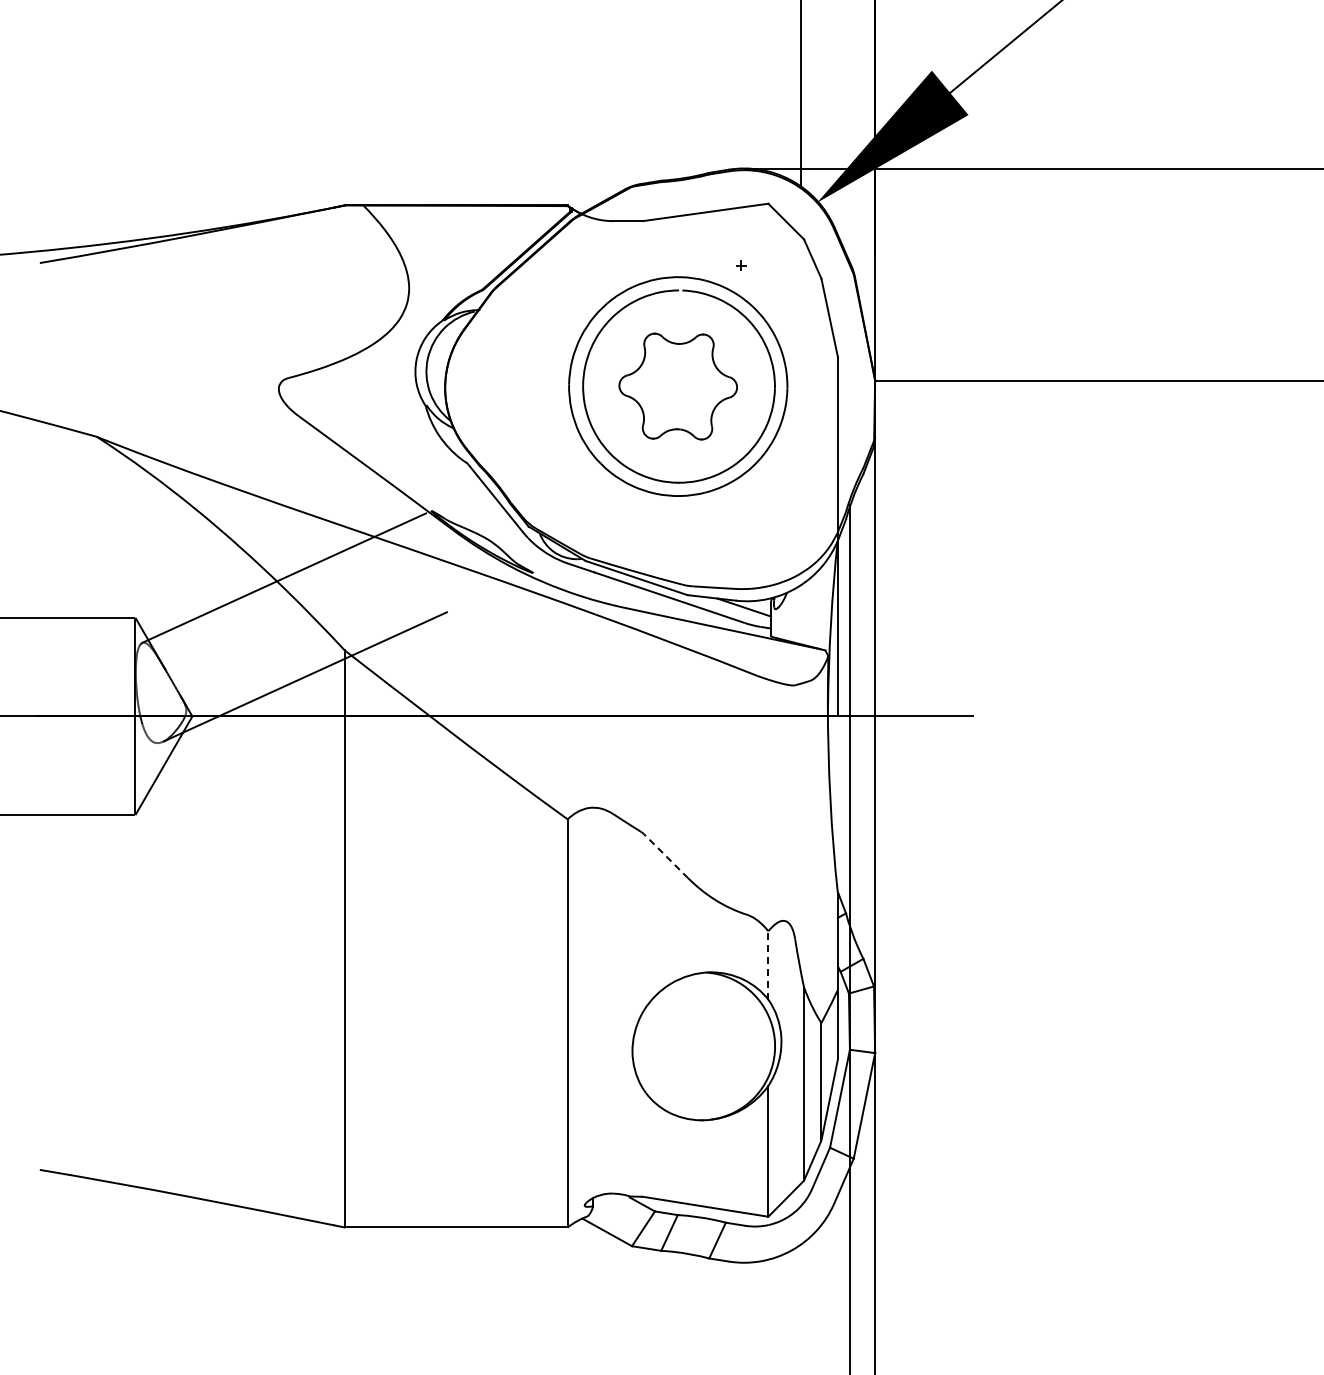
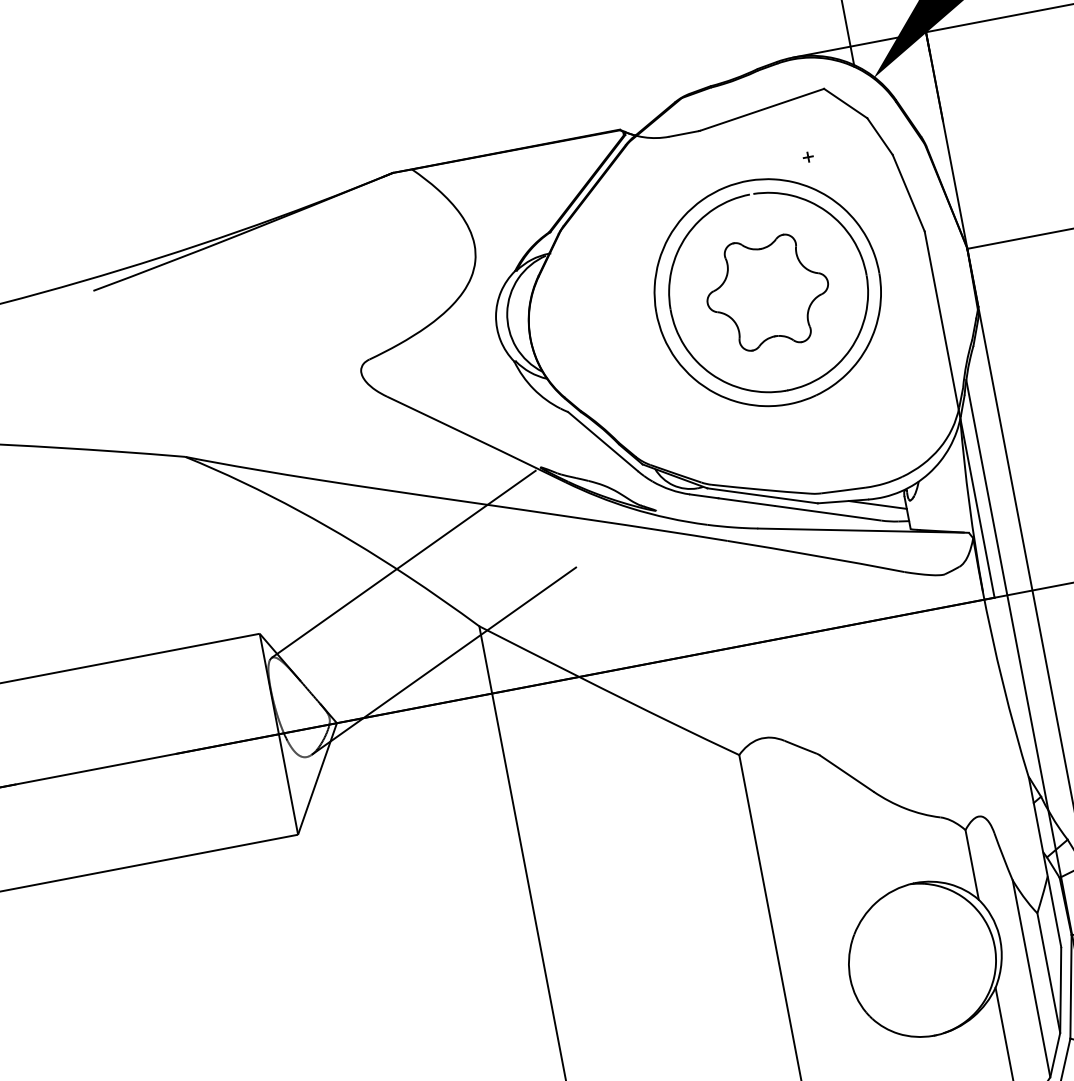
line: (665, 855) -> (845, 772), dashed -> solid
line: (768, 964) -> (972, 863), dashed -> solid

